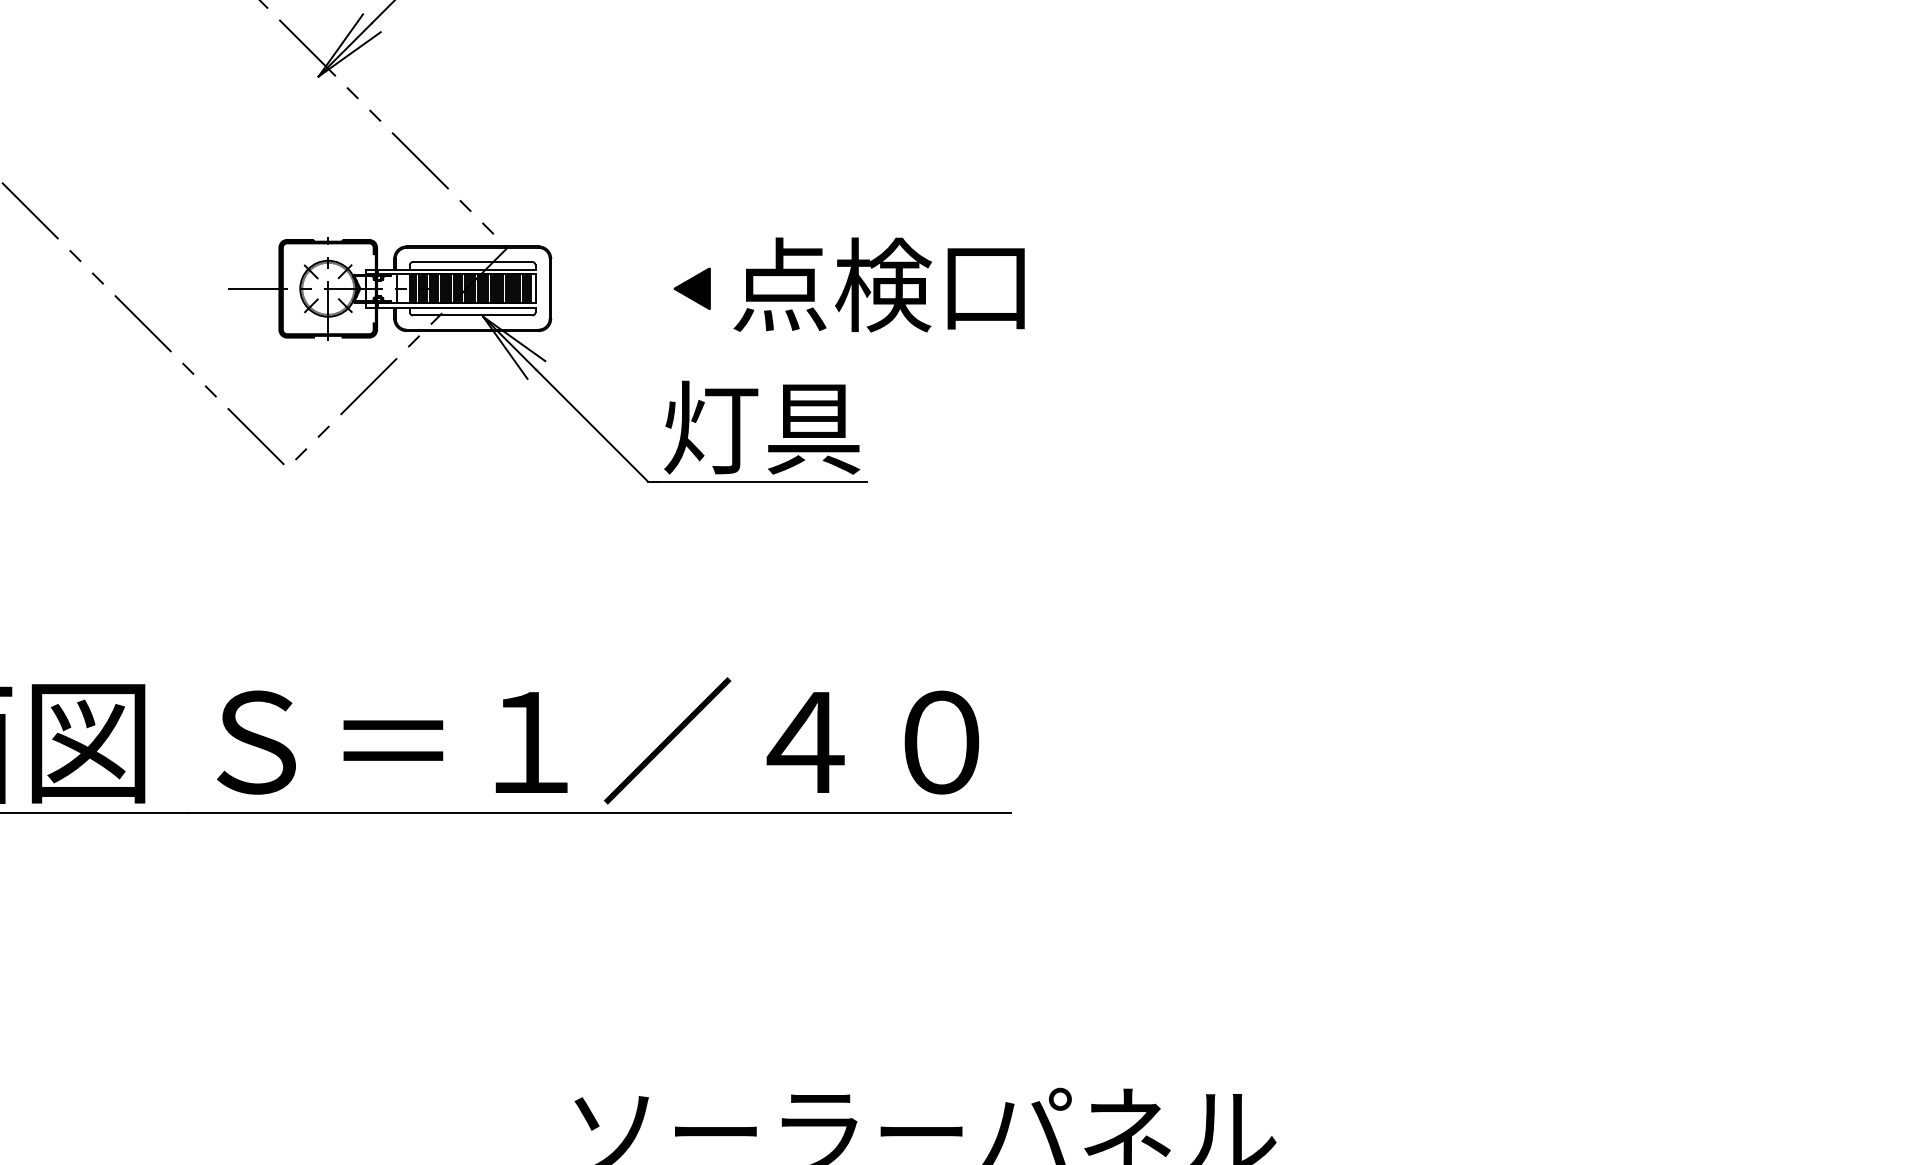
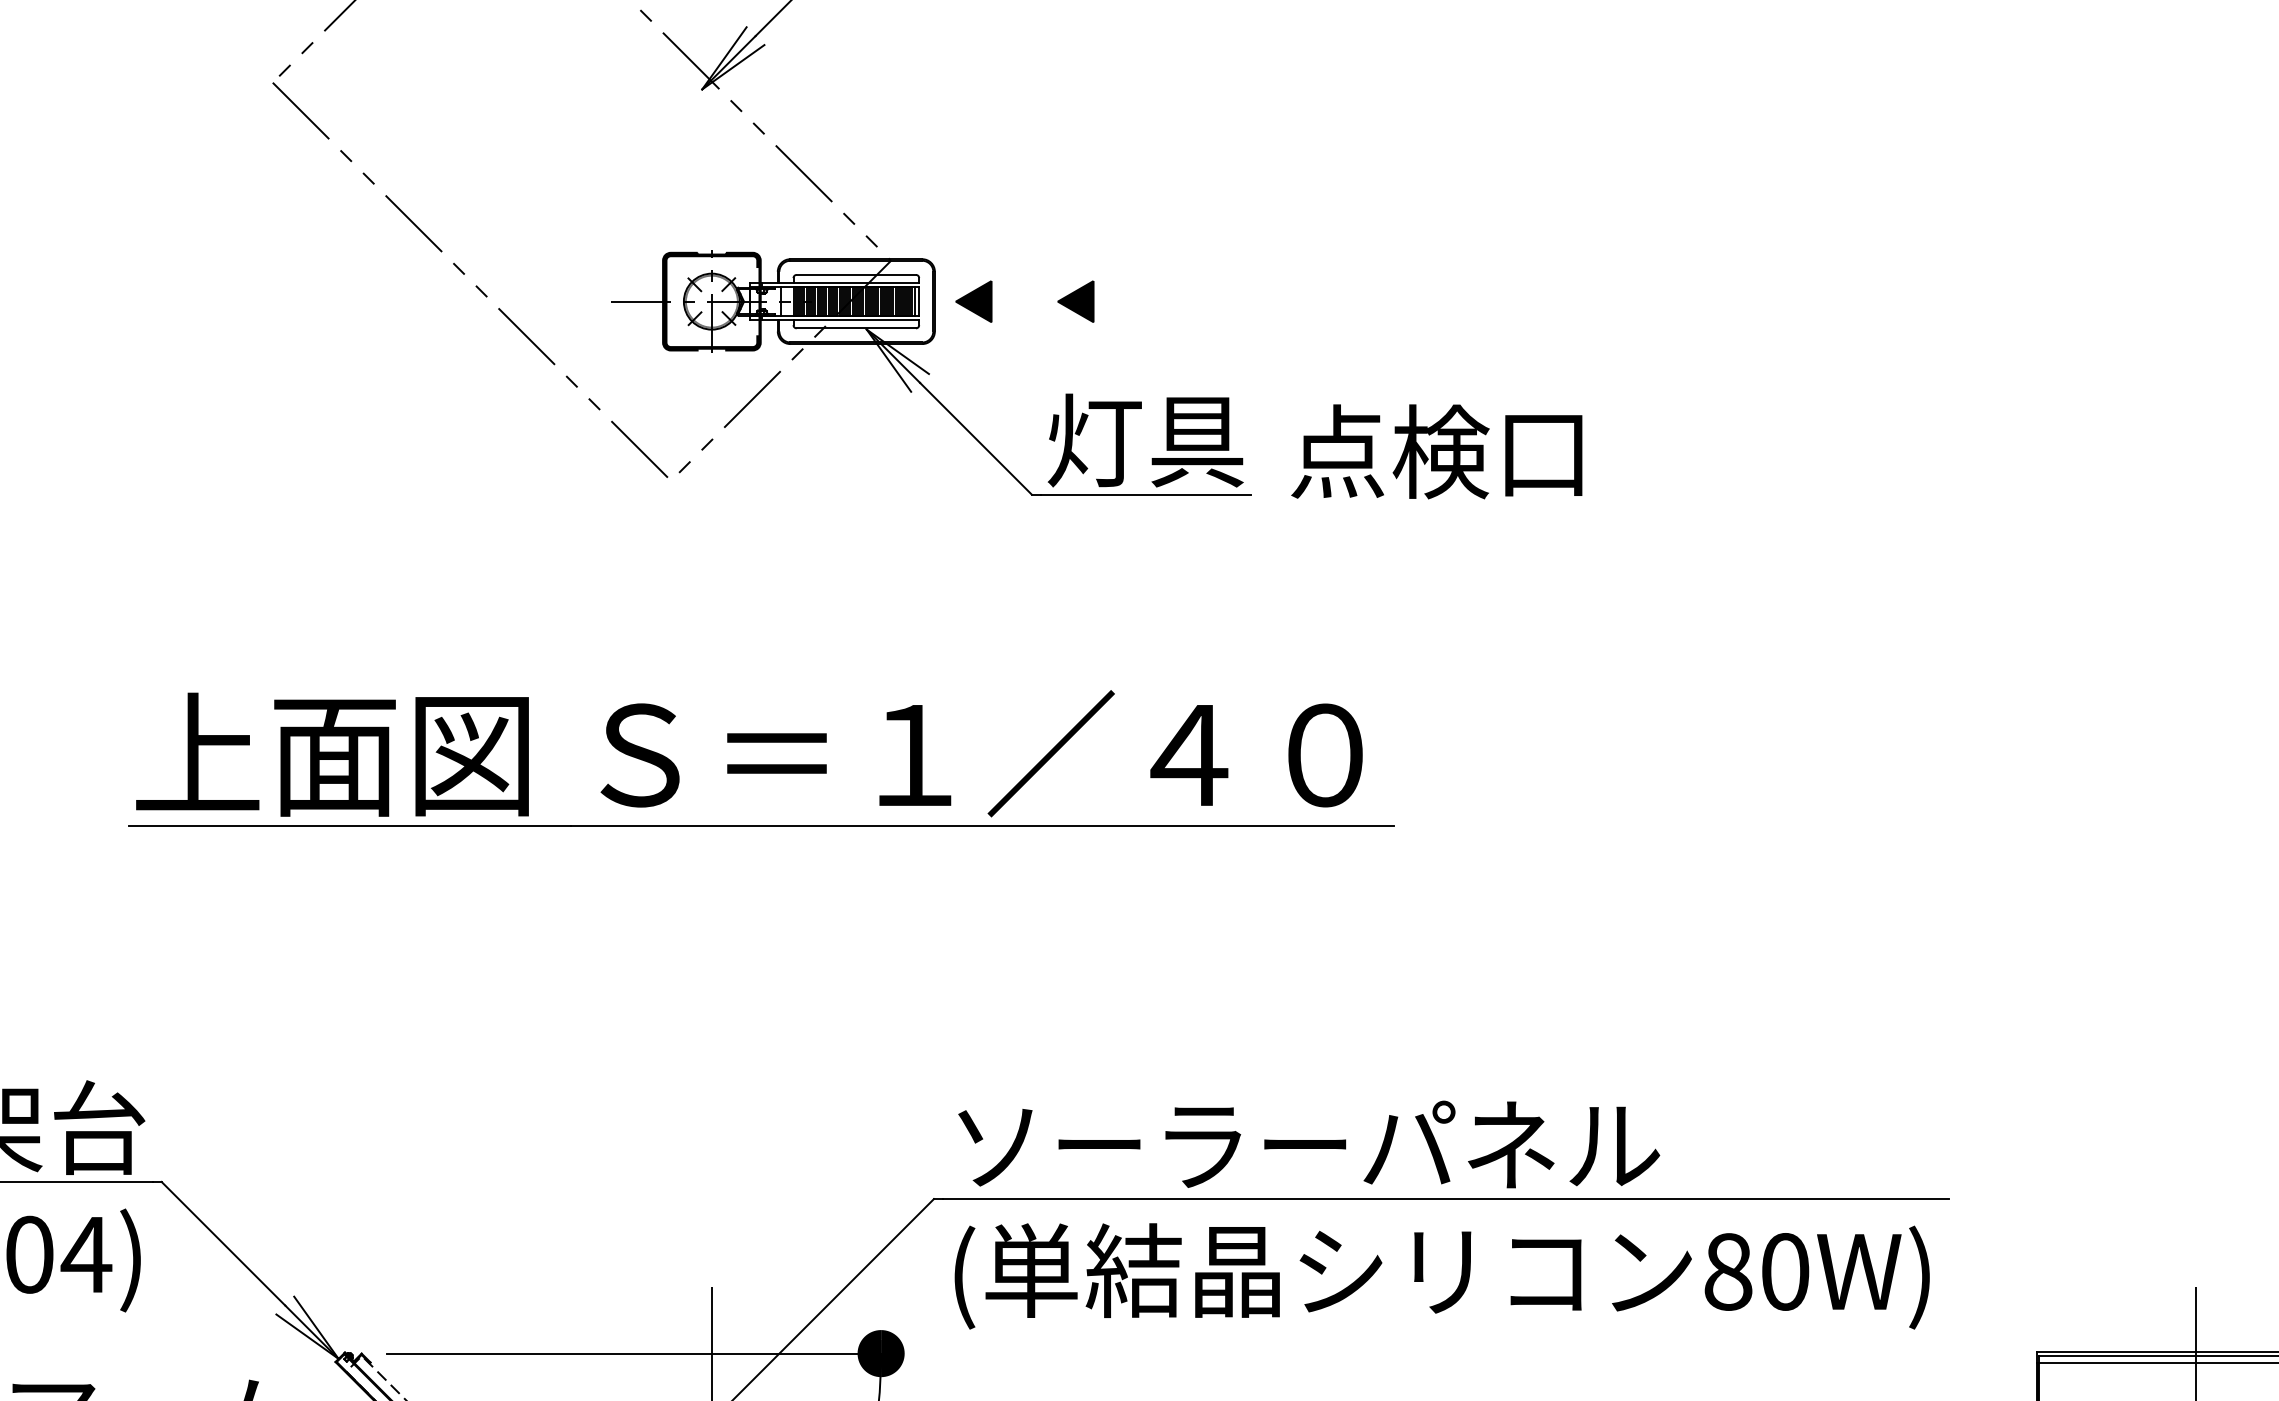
text: (878, 284) -> (1436, 451), moved
part: (589, 288) -> (973, 301), added

